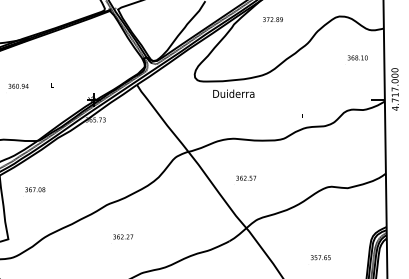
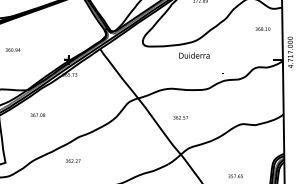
text: (233, 93) -> (194, 55), moved
text: (35, 189) -> (38, 115), moved
text: (123, 236) -> (73, 160), moved

